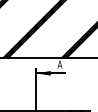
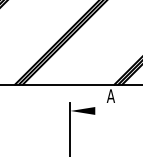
line: (50, 73) -> (94, 111), removed

